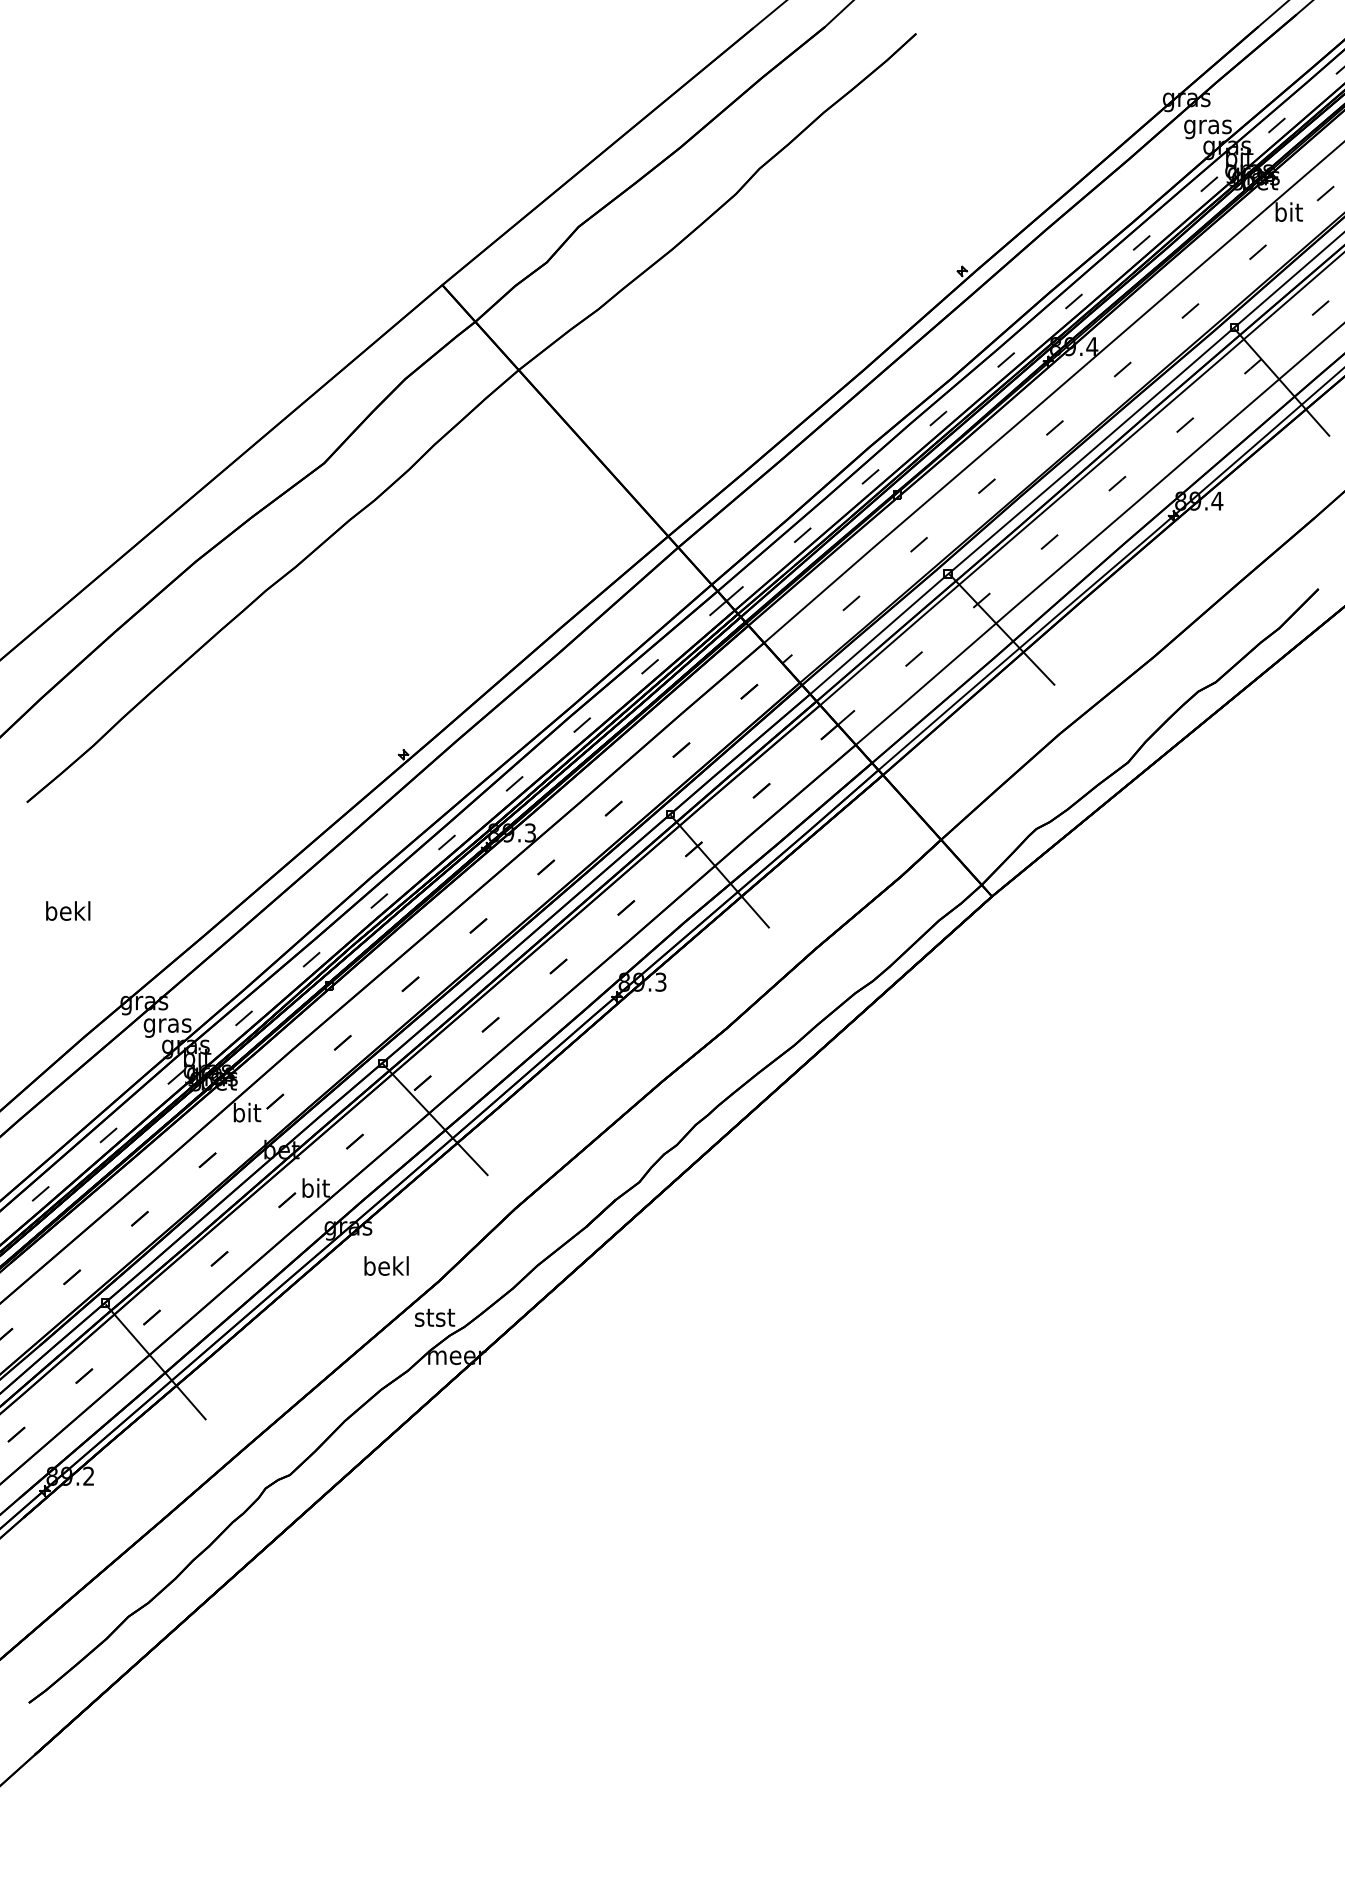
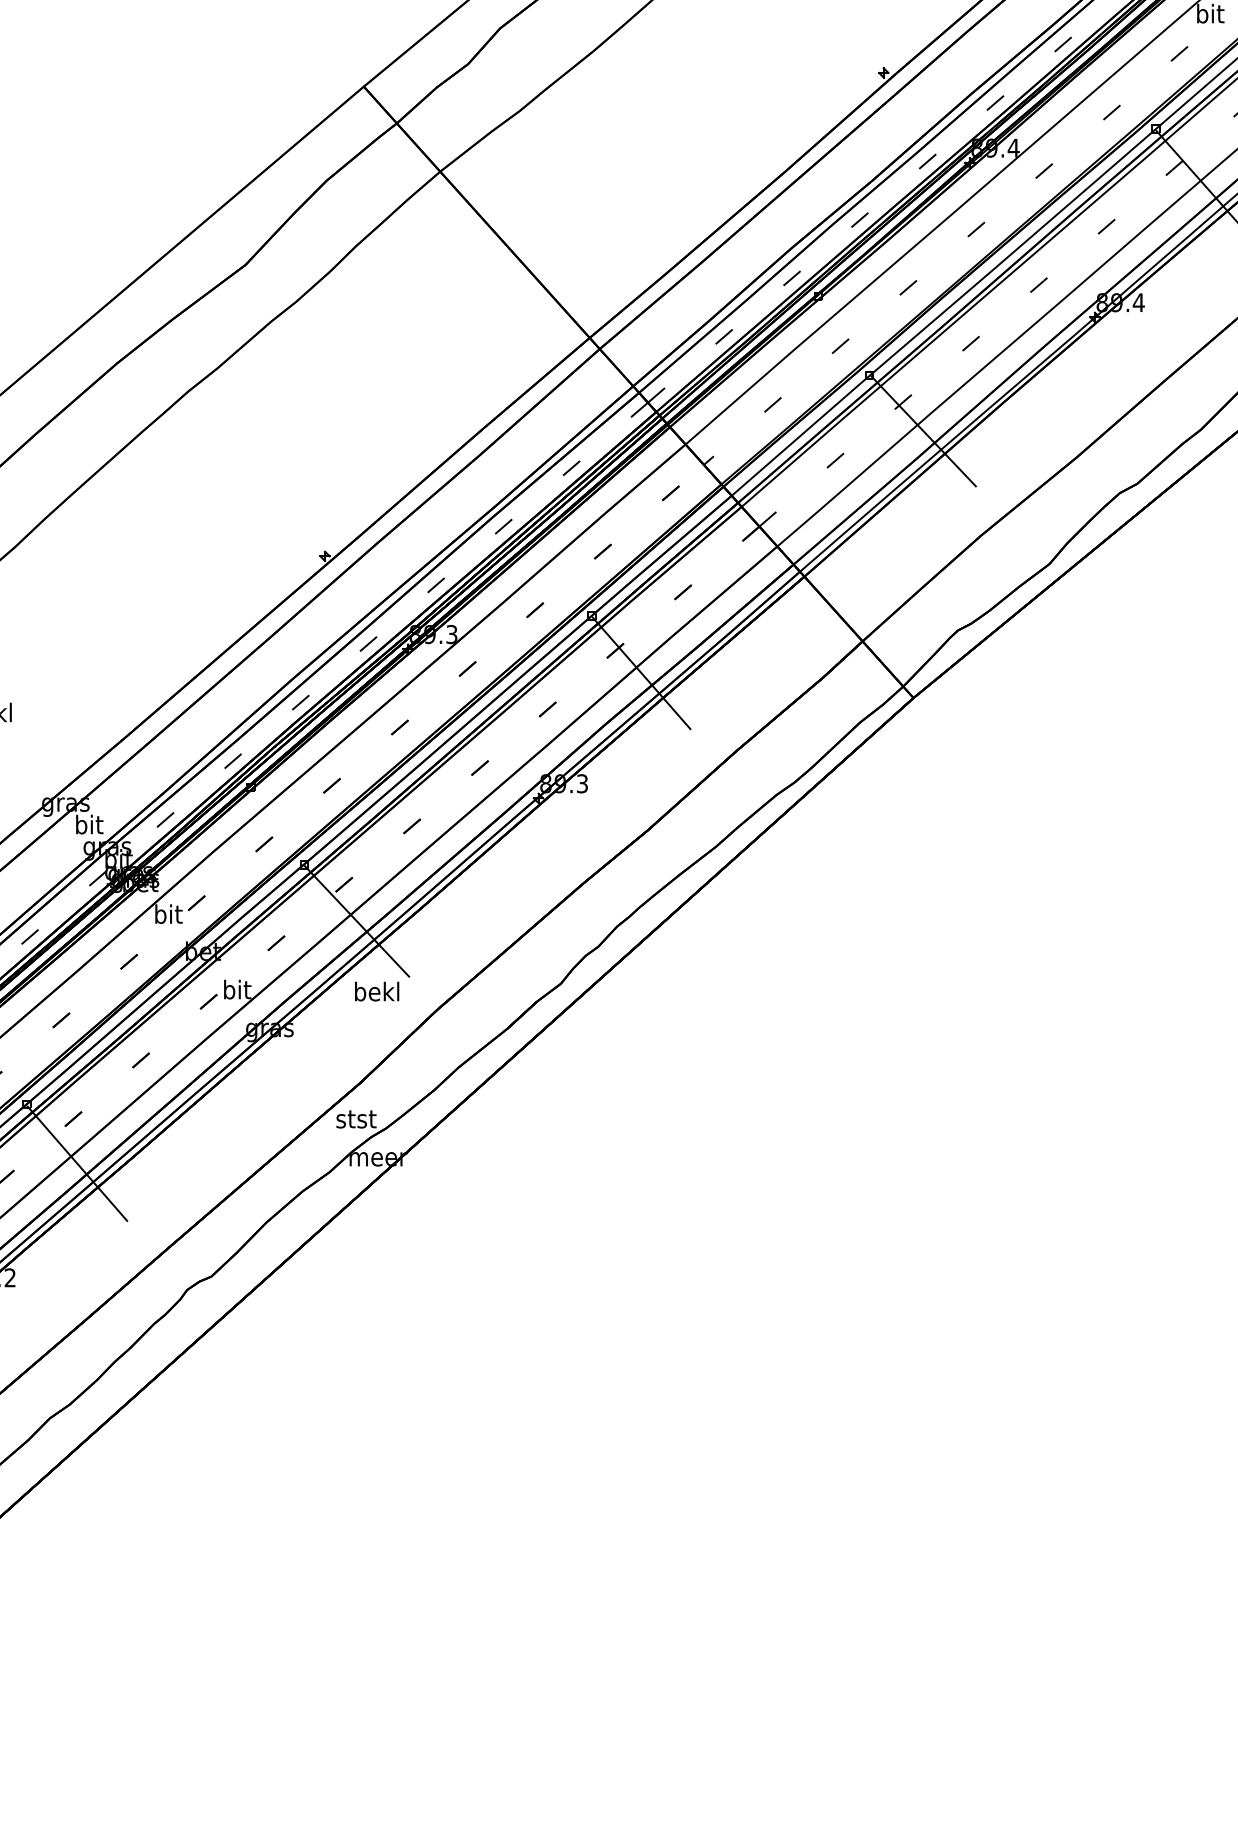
text: (167, 1025) -> (88, 827), gras -> bit
text: (386, 1265) -> (376, 991), moved

